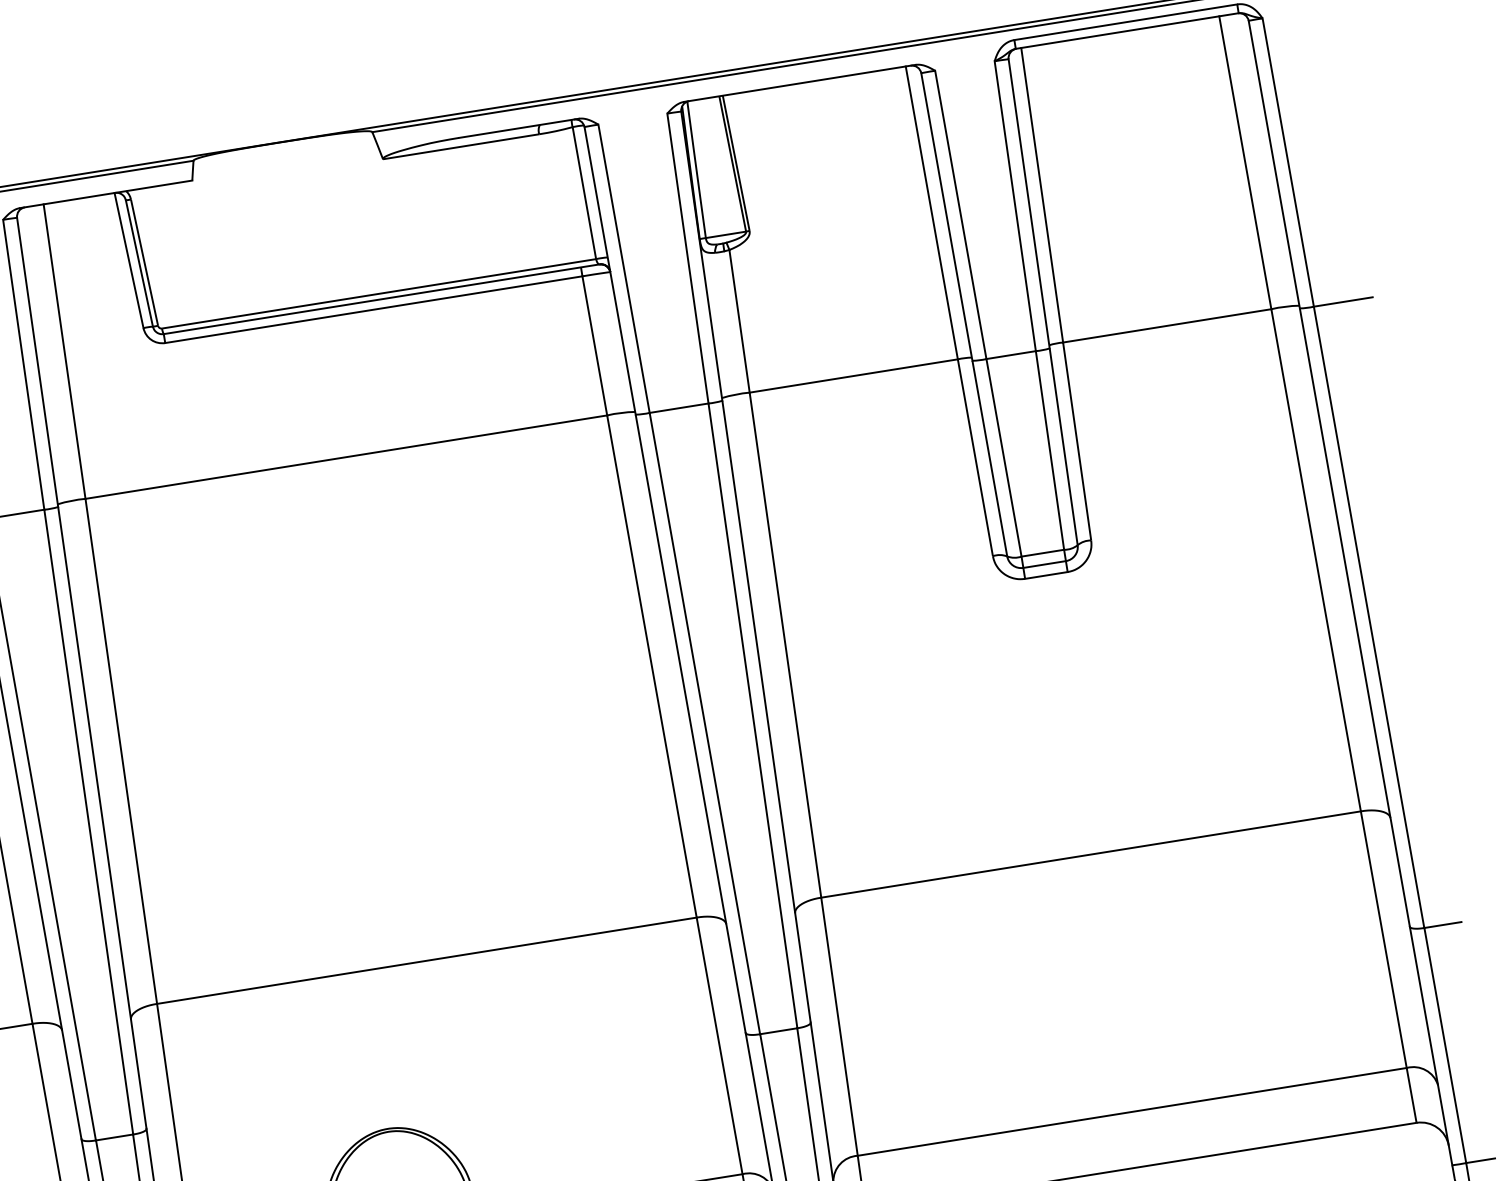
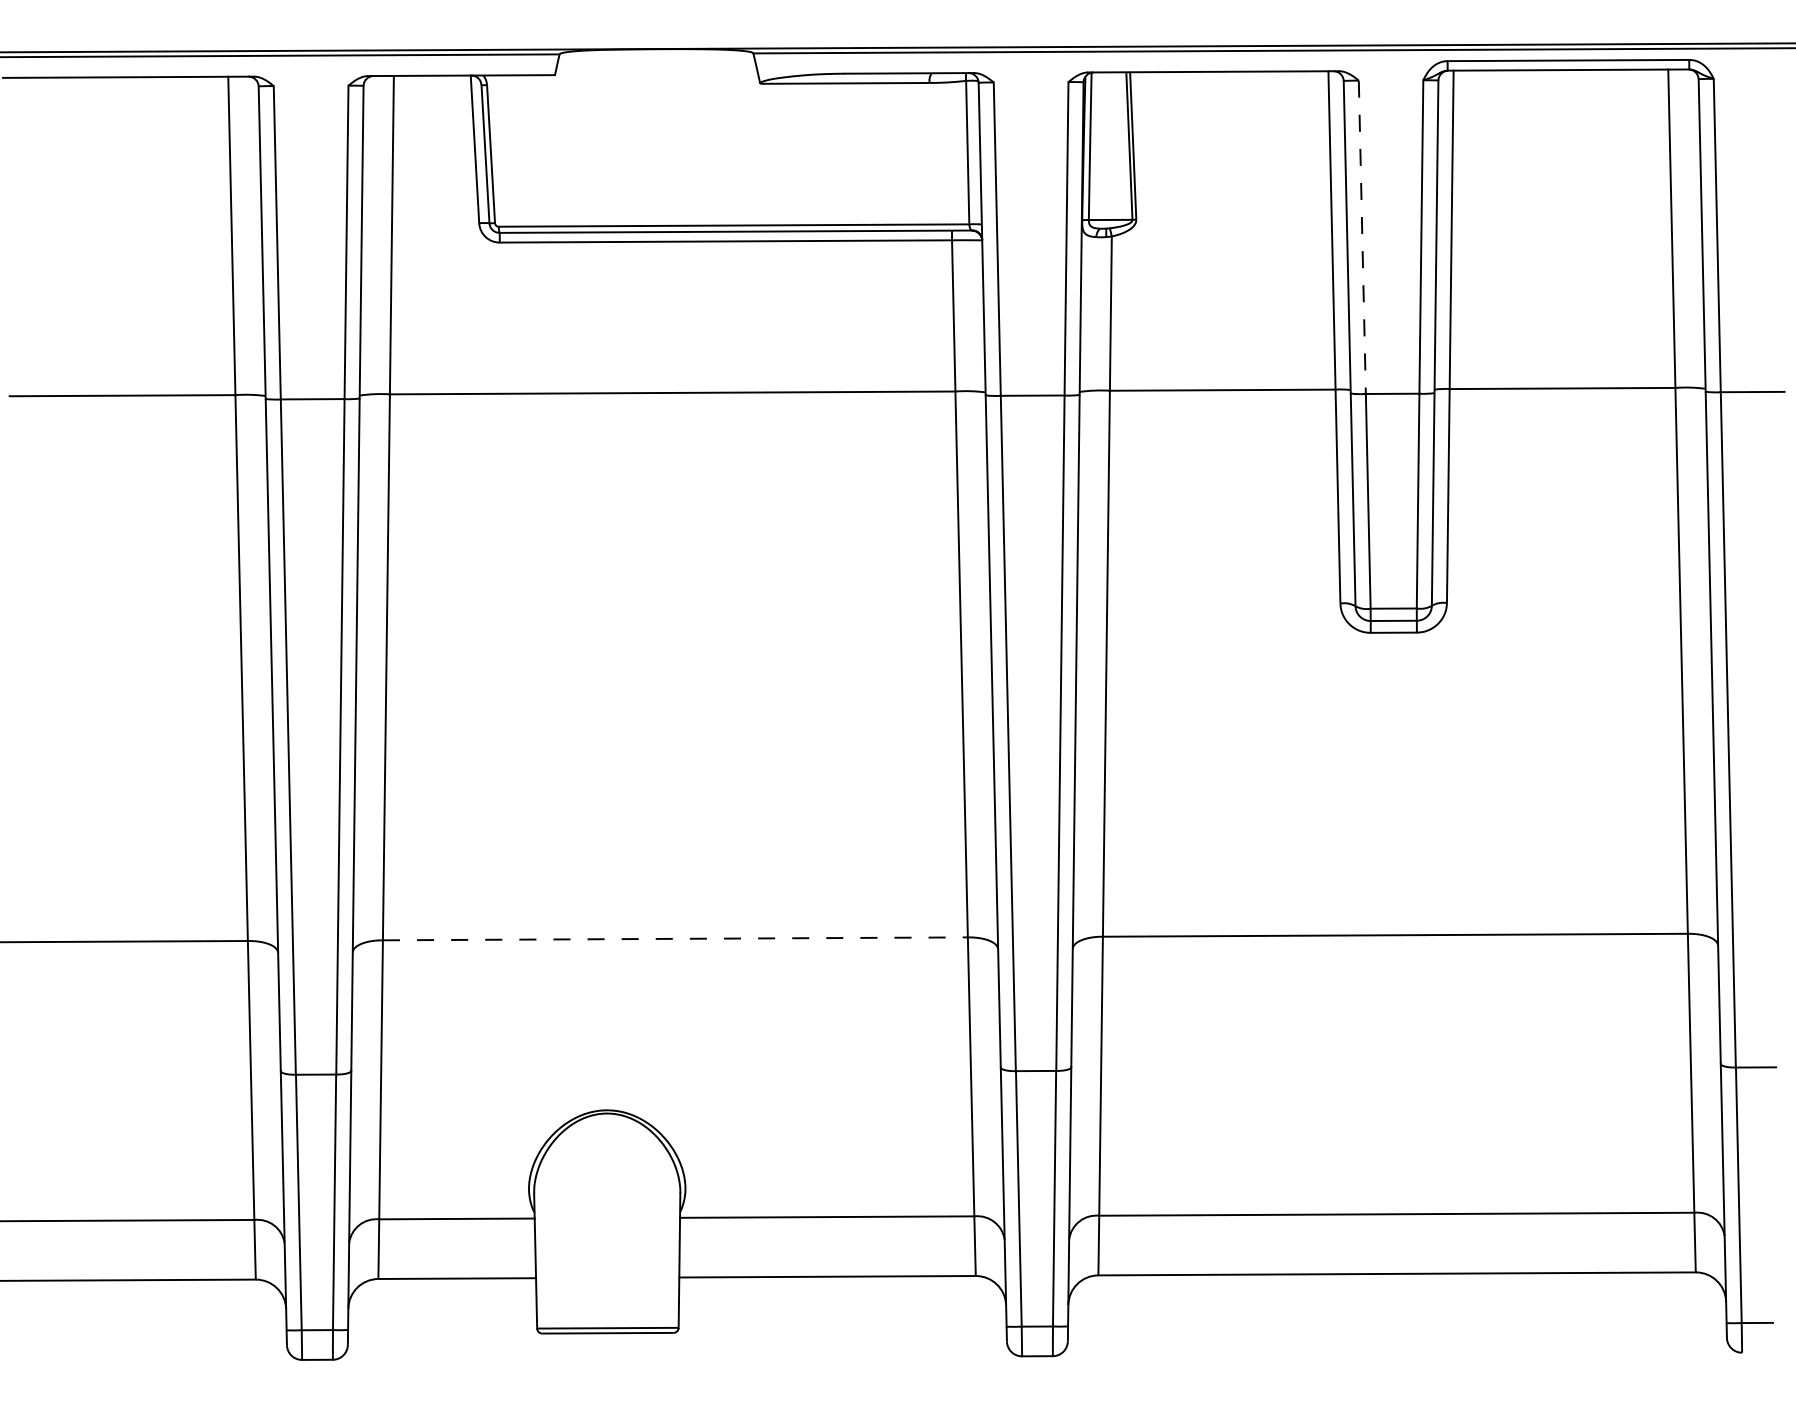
line: (960, 215) -> (1362, 237), solid -> dashed
line: (426, 960) -> (675, 938), solid -> dashed

